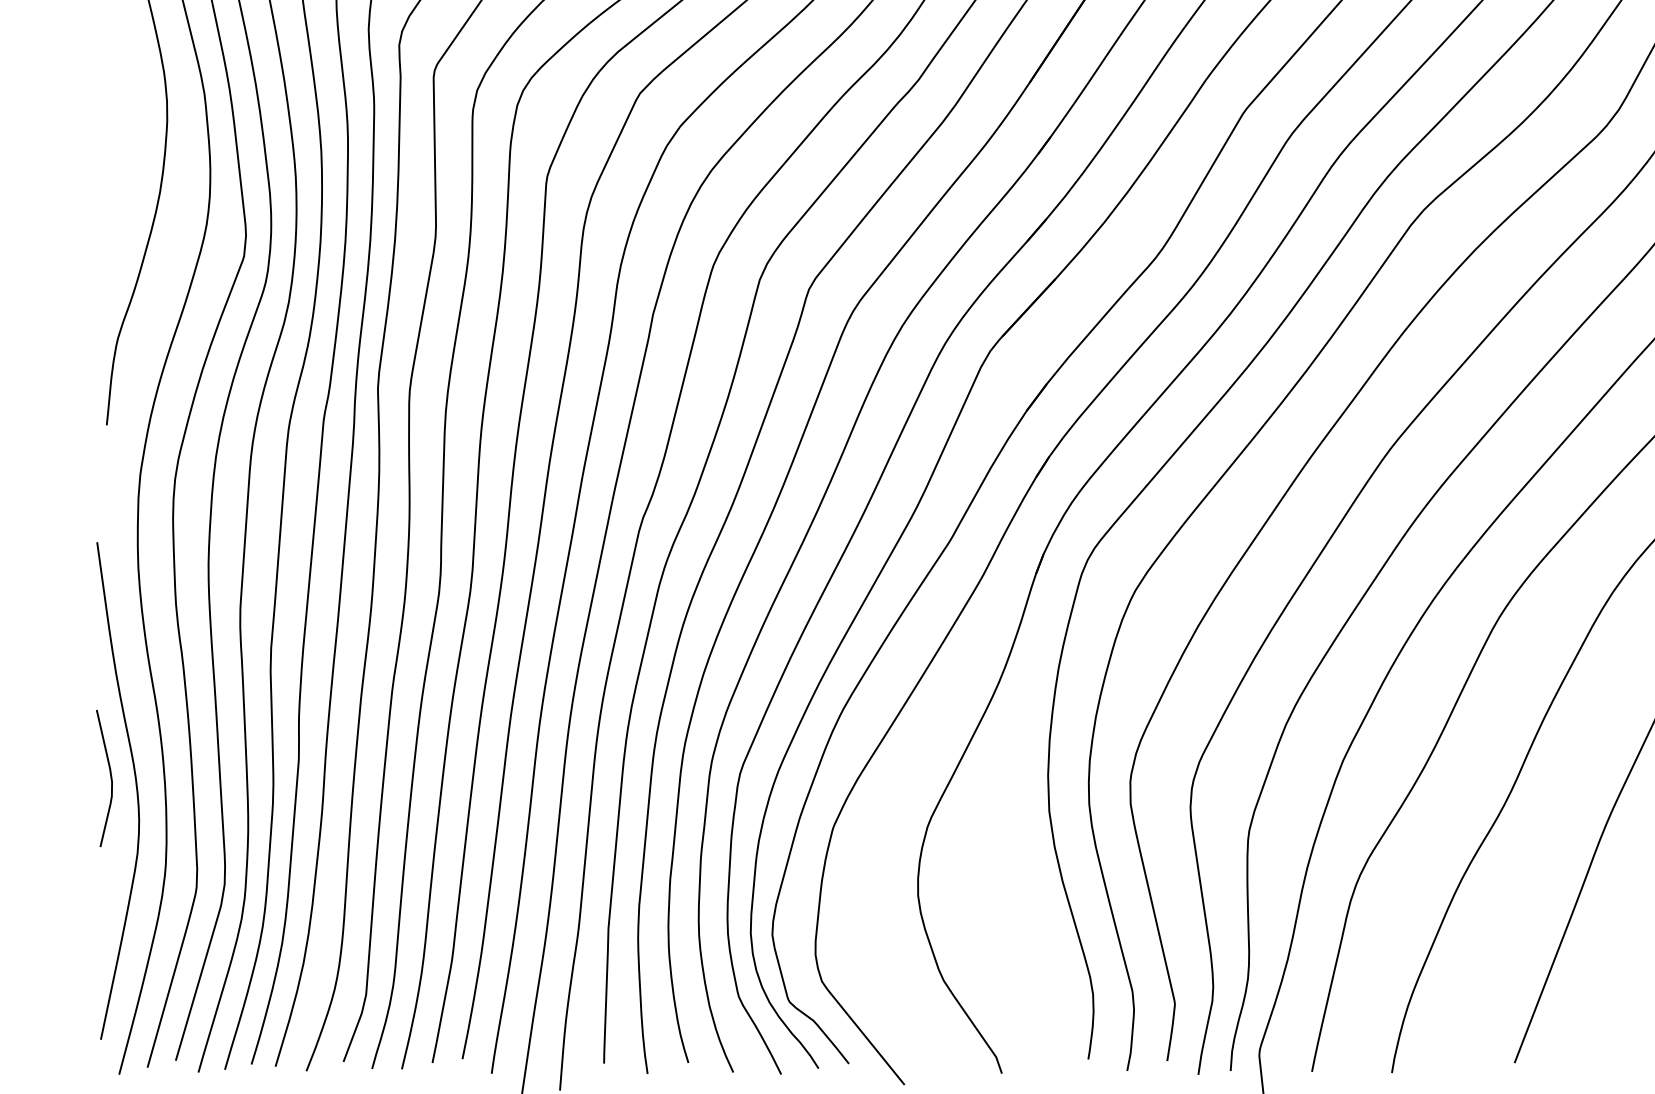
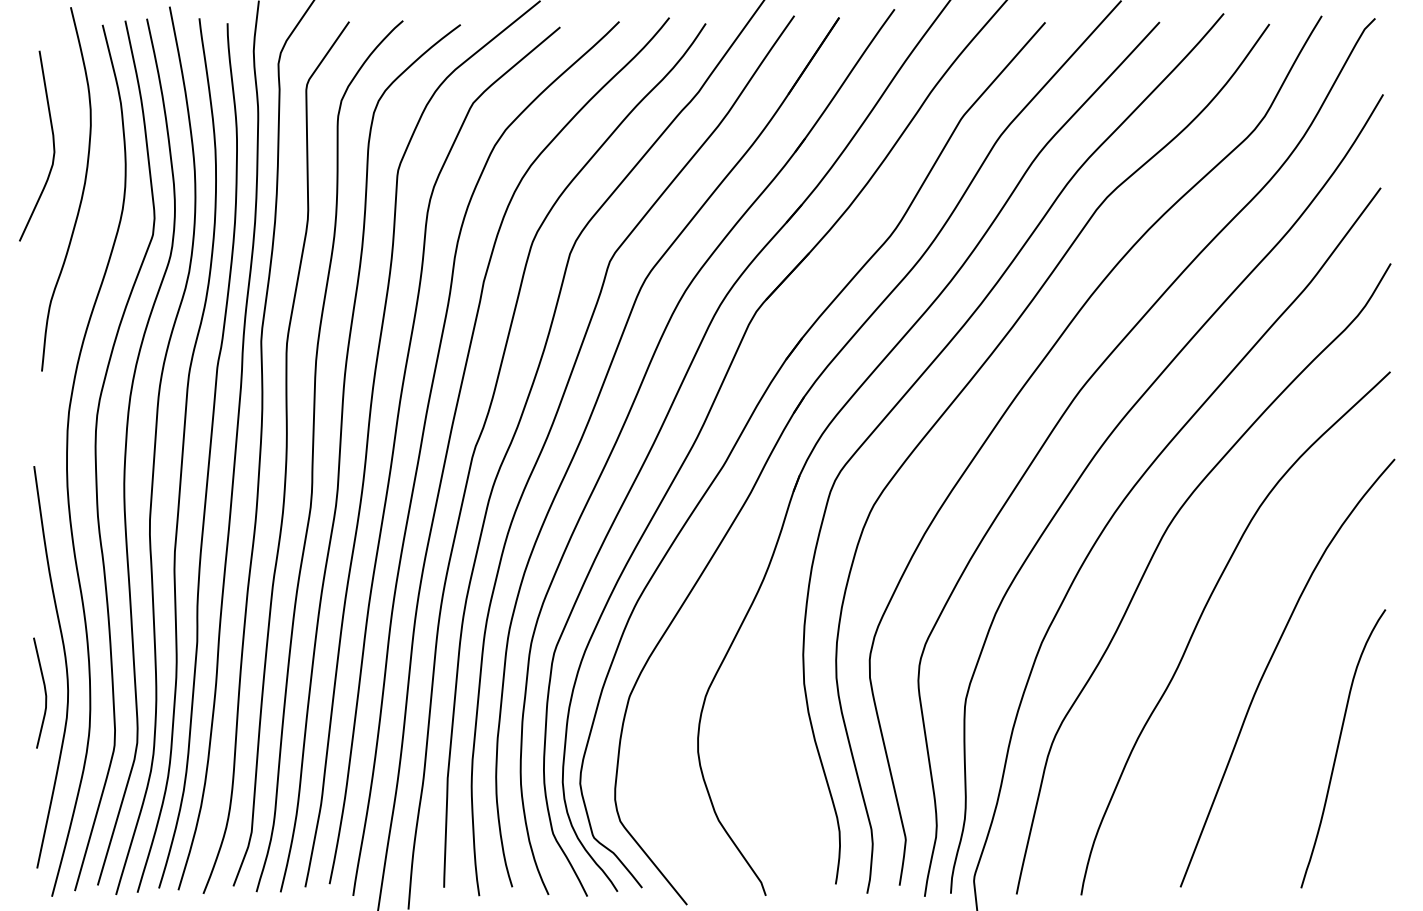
curve: (119, 142) -> (52, 142), added
curve: (109, 777) -> (44, 692), moved

